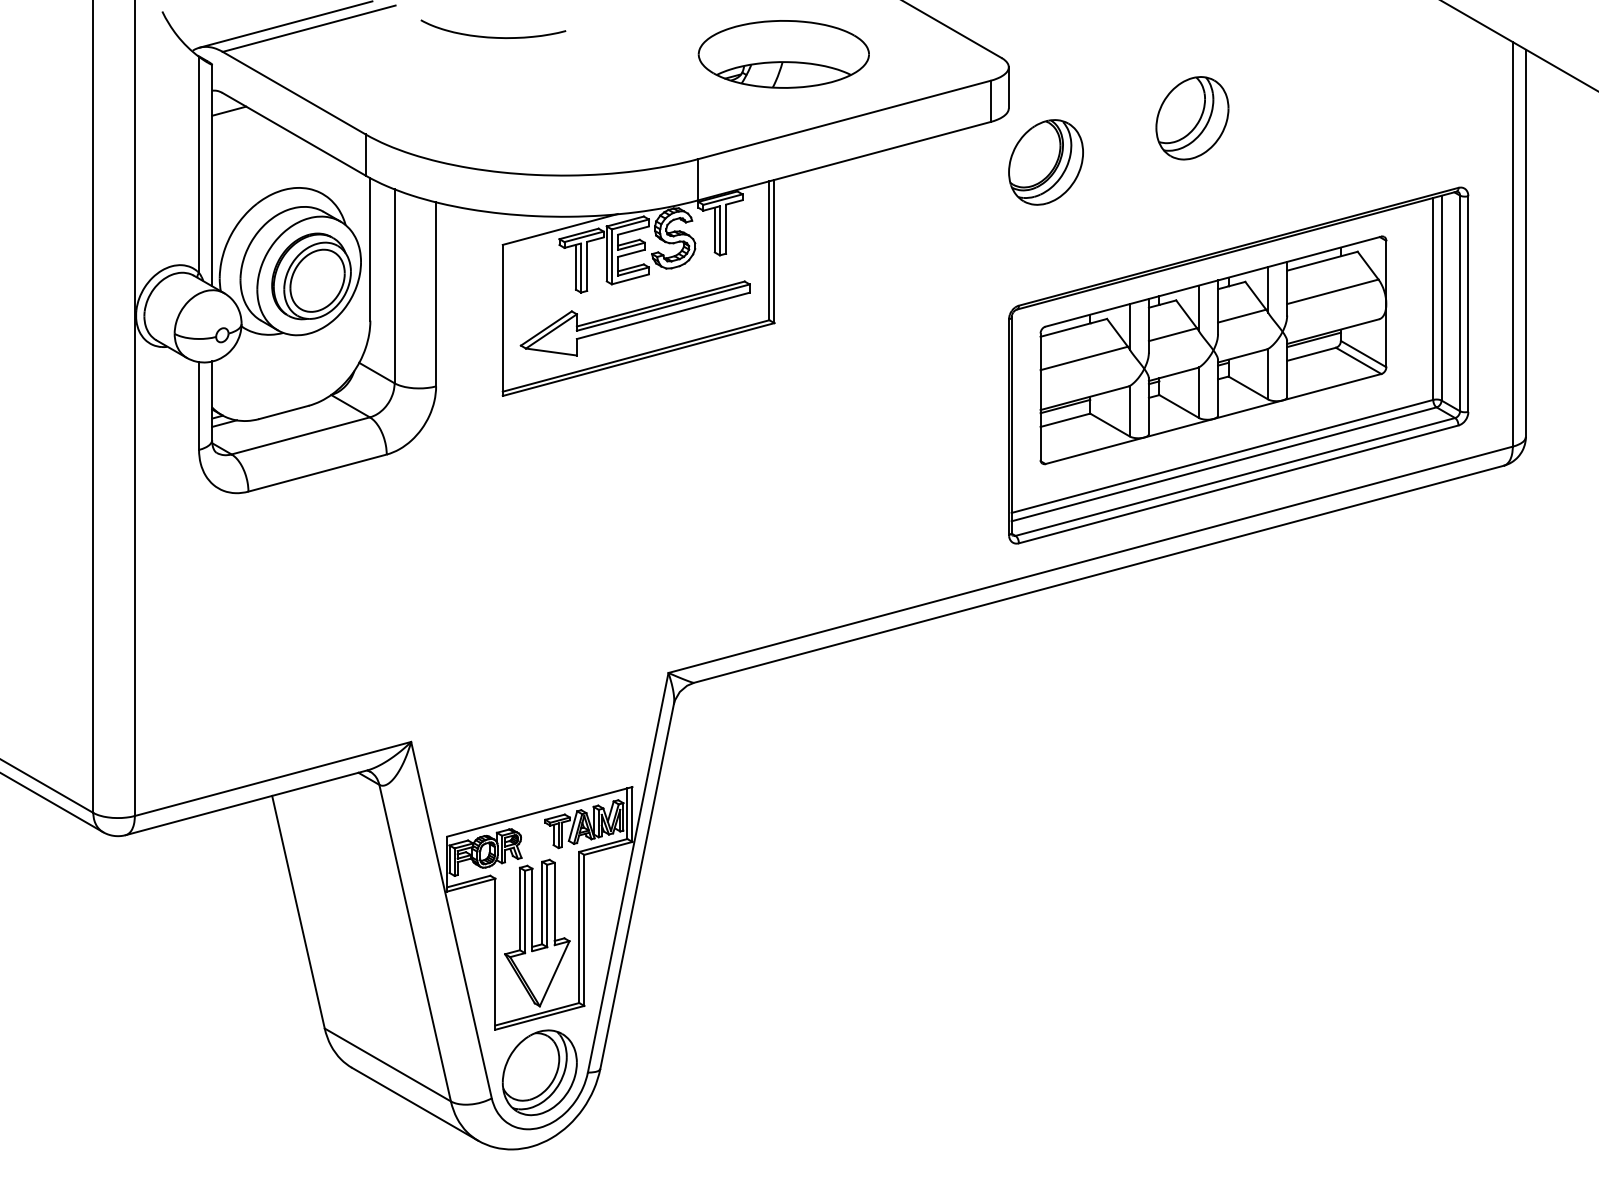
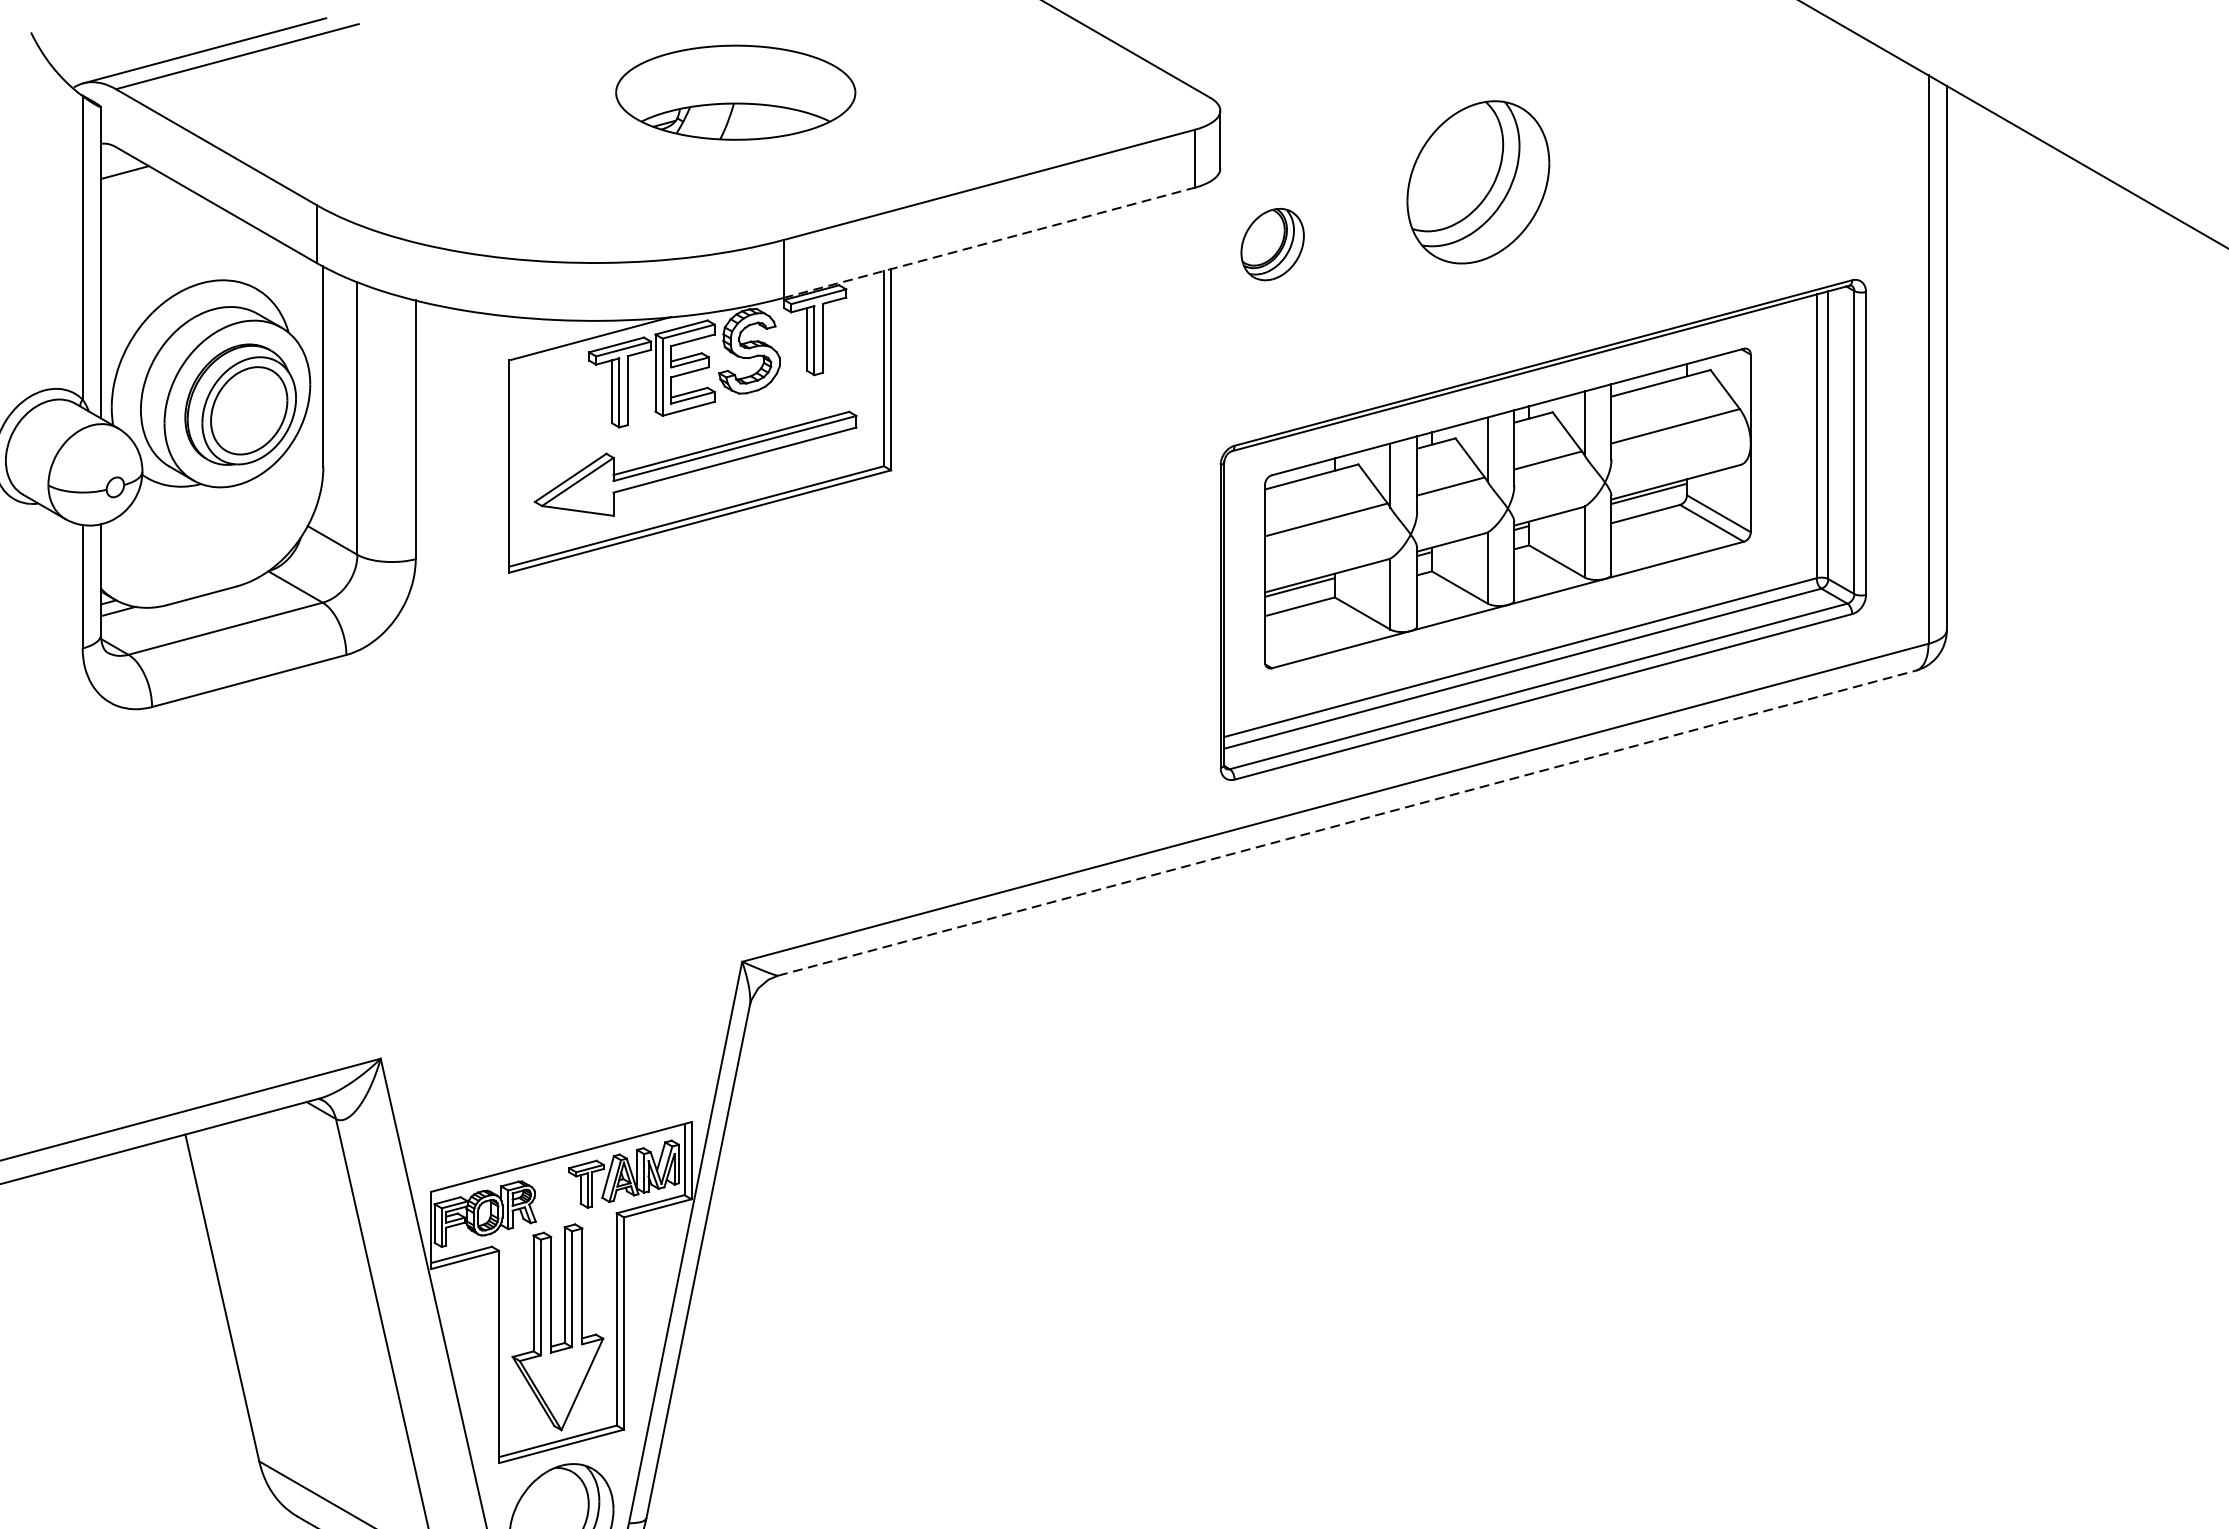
curve: (493, 36) -> (496, 67), removed
part: (783, 54) -> (735, 92), moved
part: (1192, 118) -> (1478, 182), size x1.4
line: (844, 161) -> (989, 243), solid -> dashed
part: (1045, 162) -> (1271, 244), size x0.6
line: (1099, 574) -> (1347, 823), solid -> dashed

